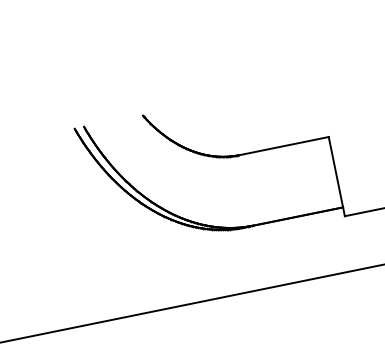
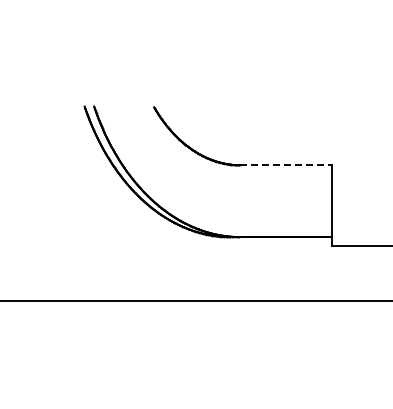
line: (284, 146) -> (286, 165), solid -> dashed

